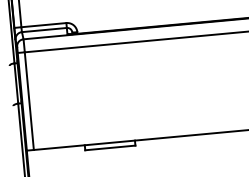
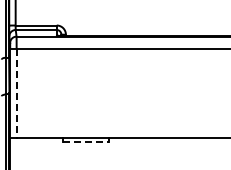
line: (29, 101) -> (16, 93), solid -> dashed
line: (110, 148) -> (86, 142), solid -> dashed

